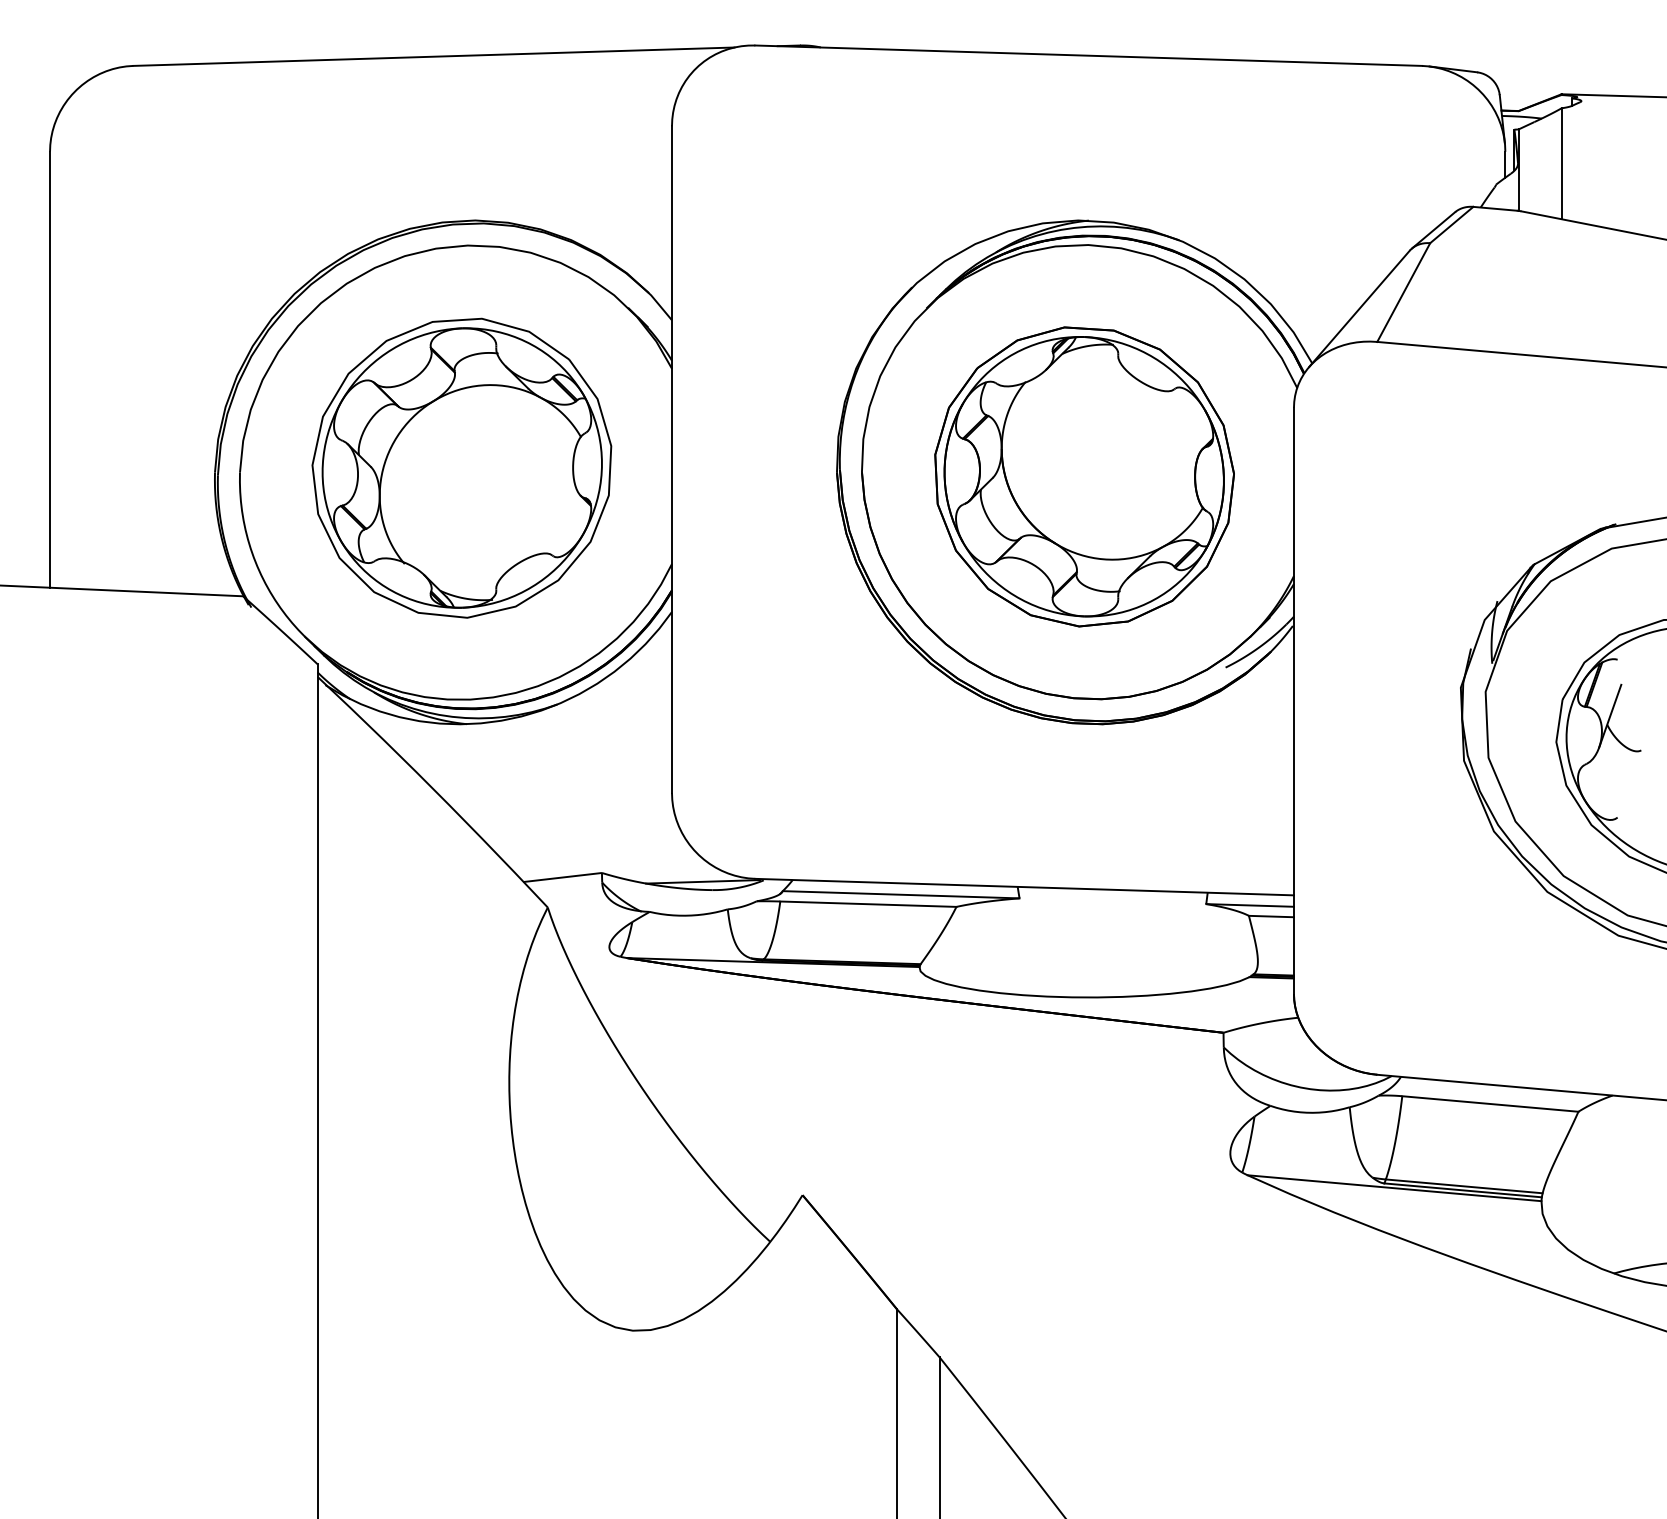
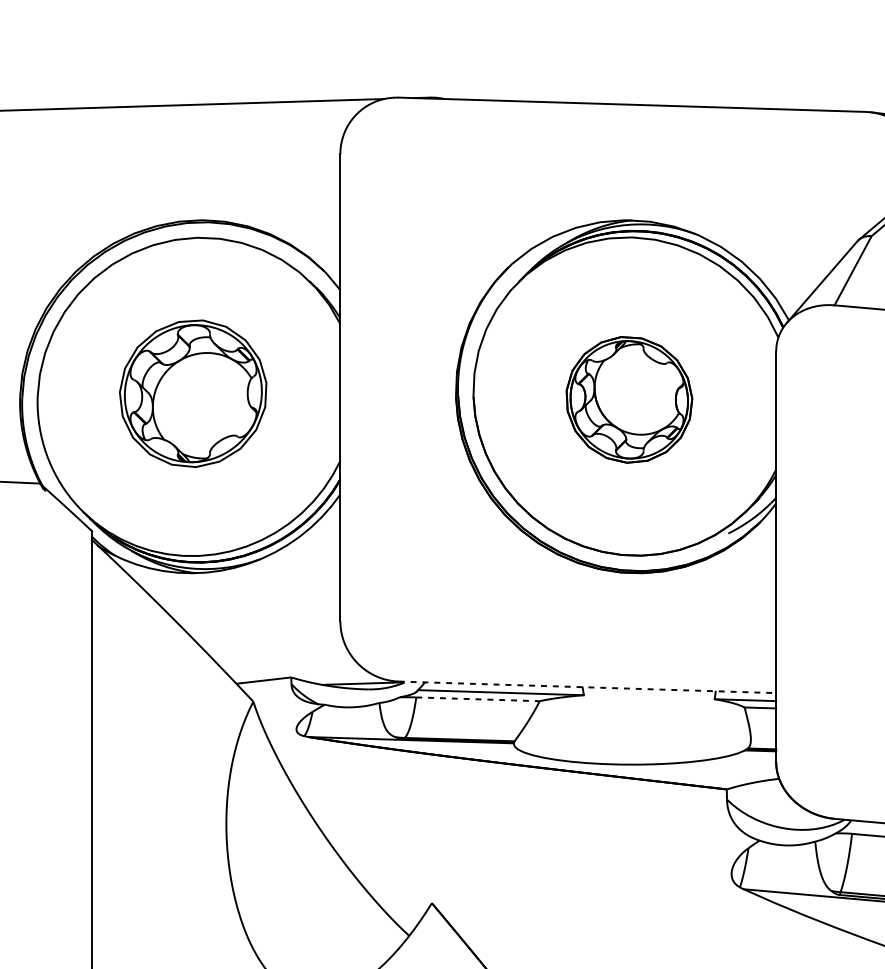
part: (461, 467) -> (192, 393), size x0.7
part: (1084, 476) -> (629, 399), size x0.6
line: (1025, 887) -> (588, 687), solid -> dashed
line: (868, 904) -> (478, 699), solid -> dashed

